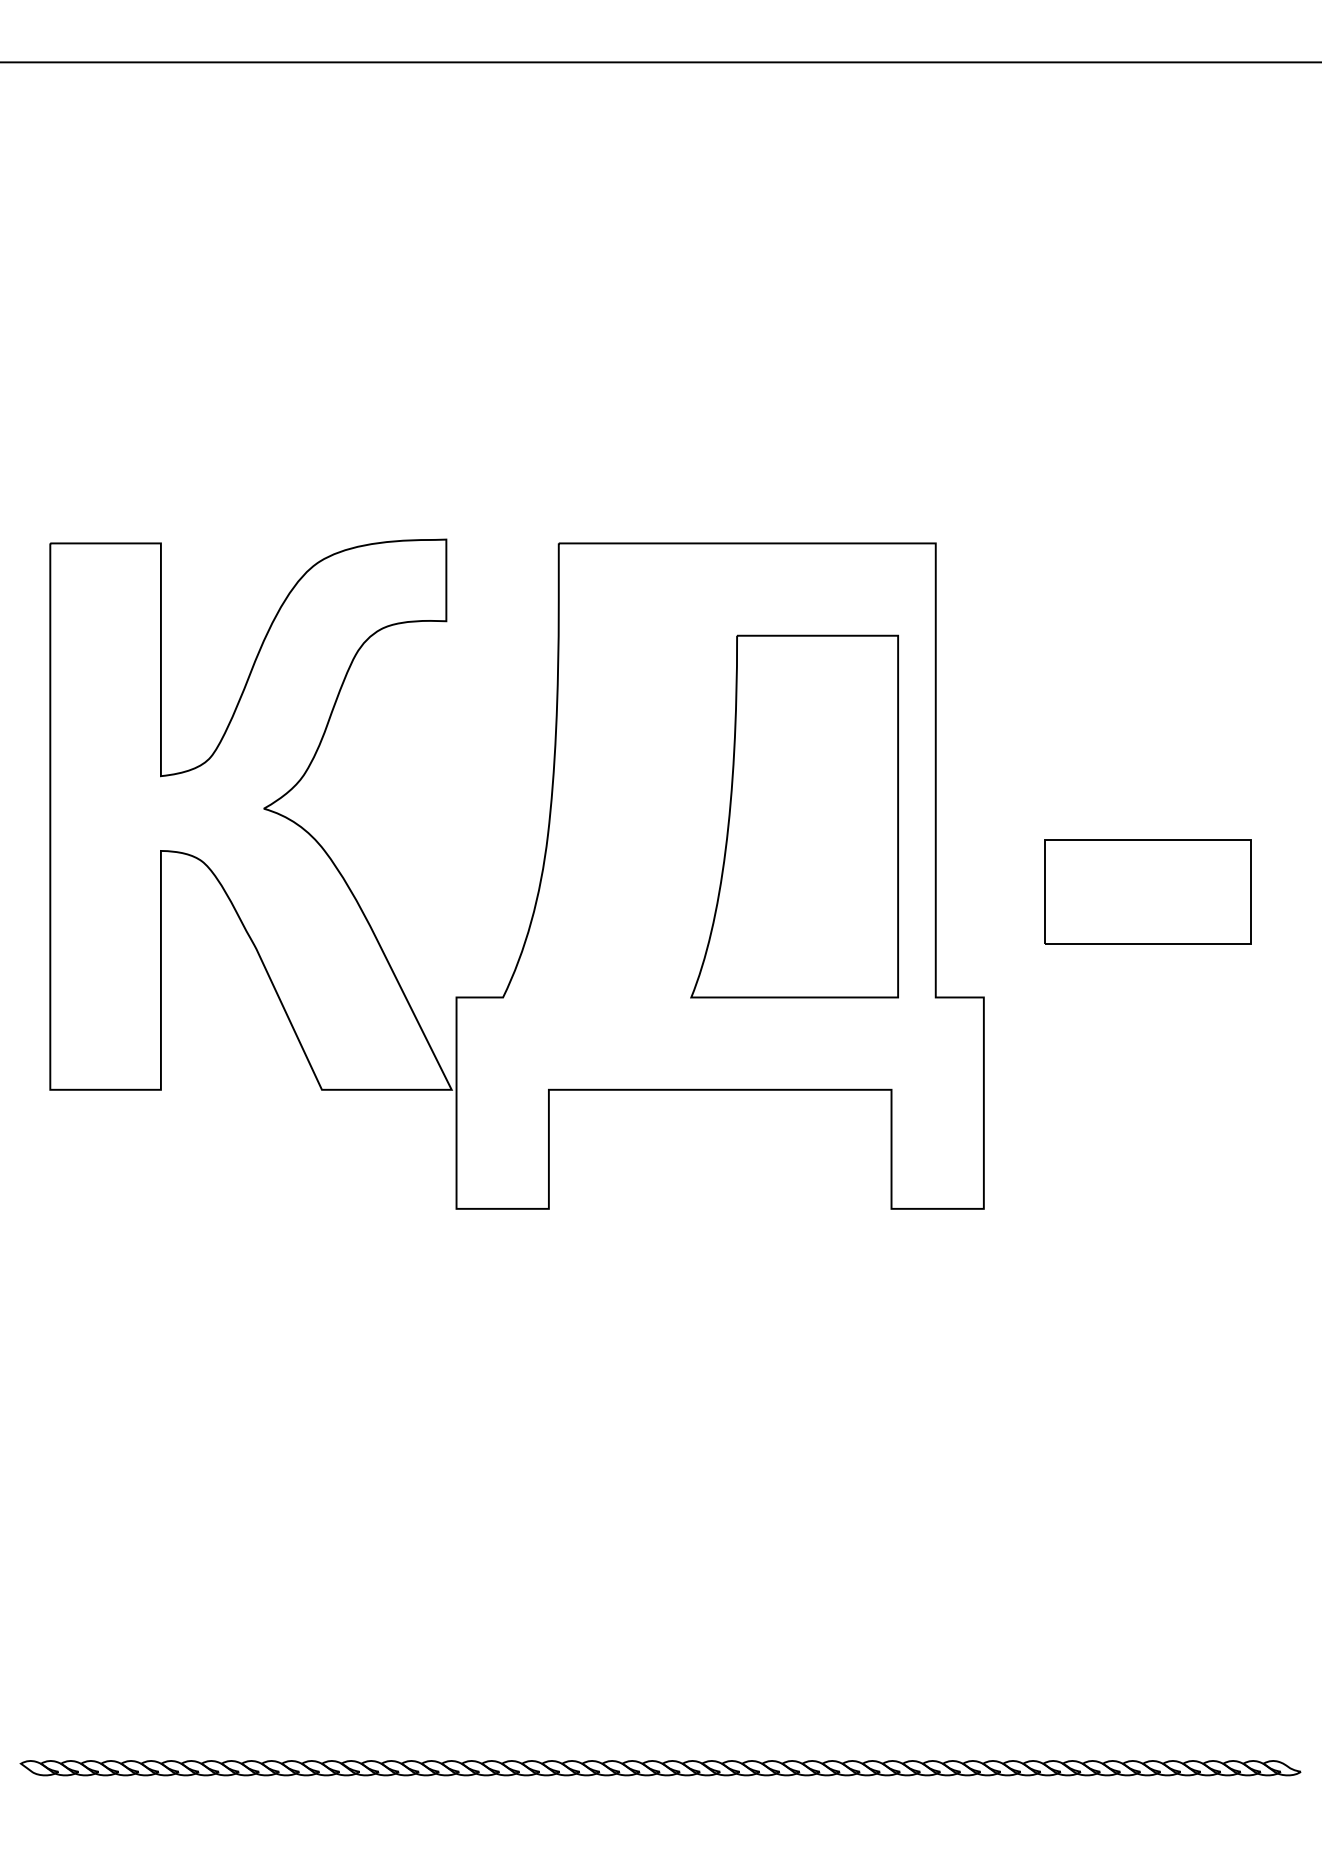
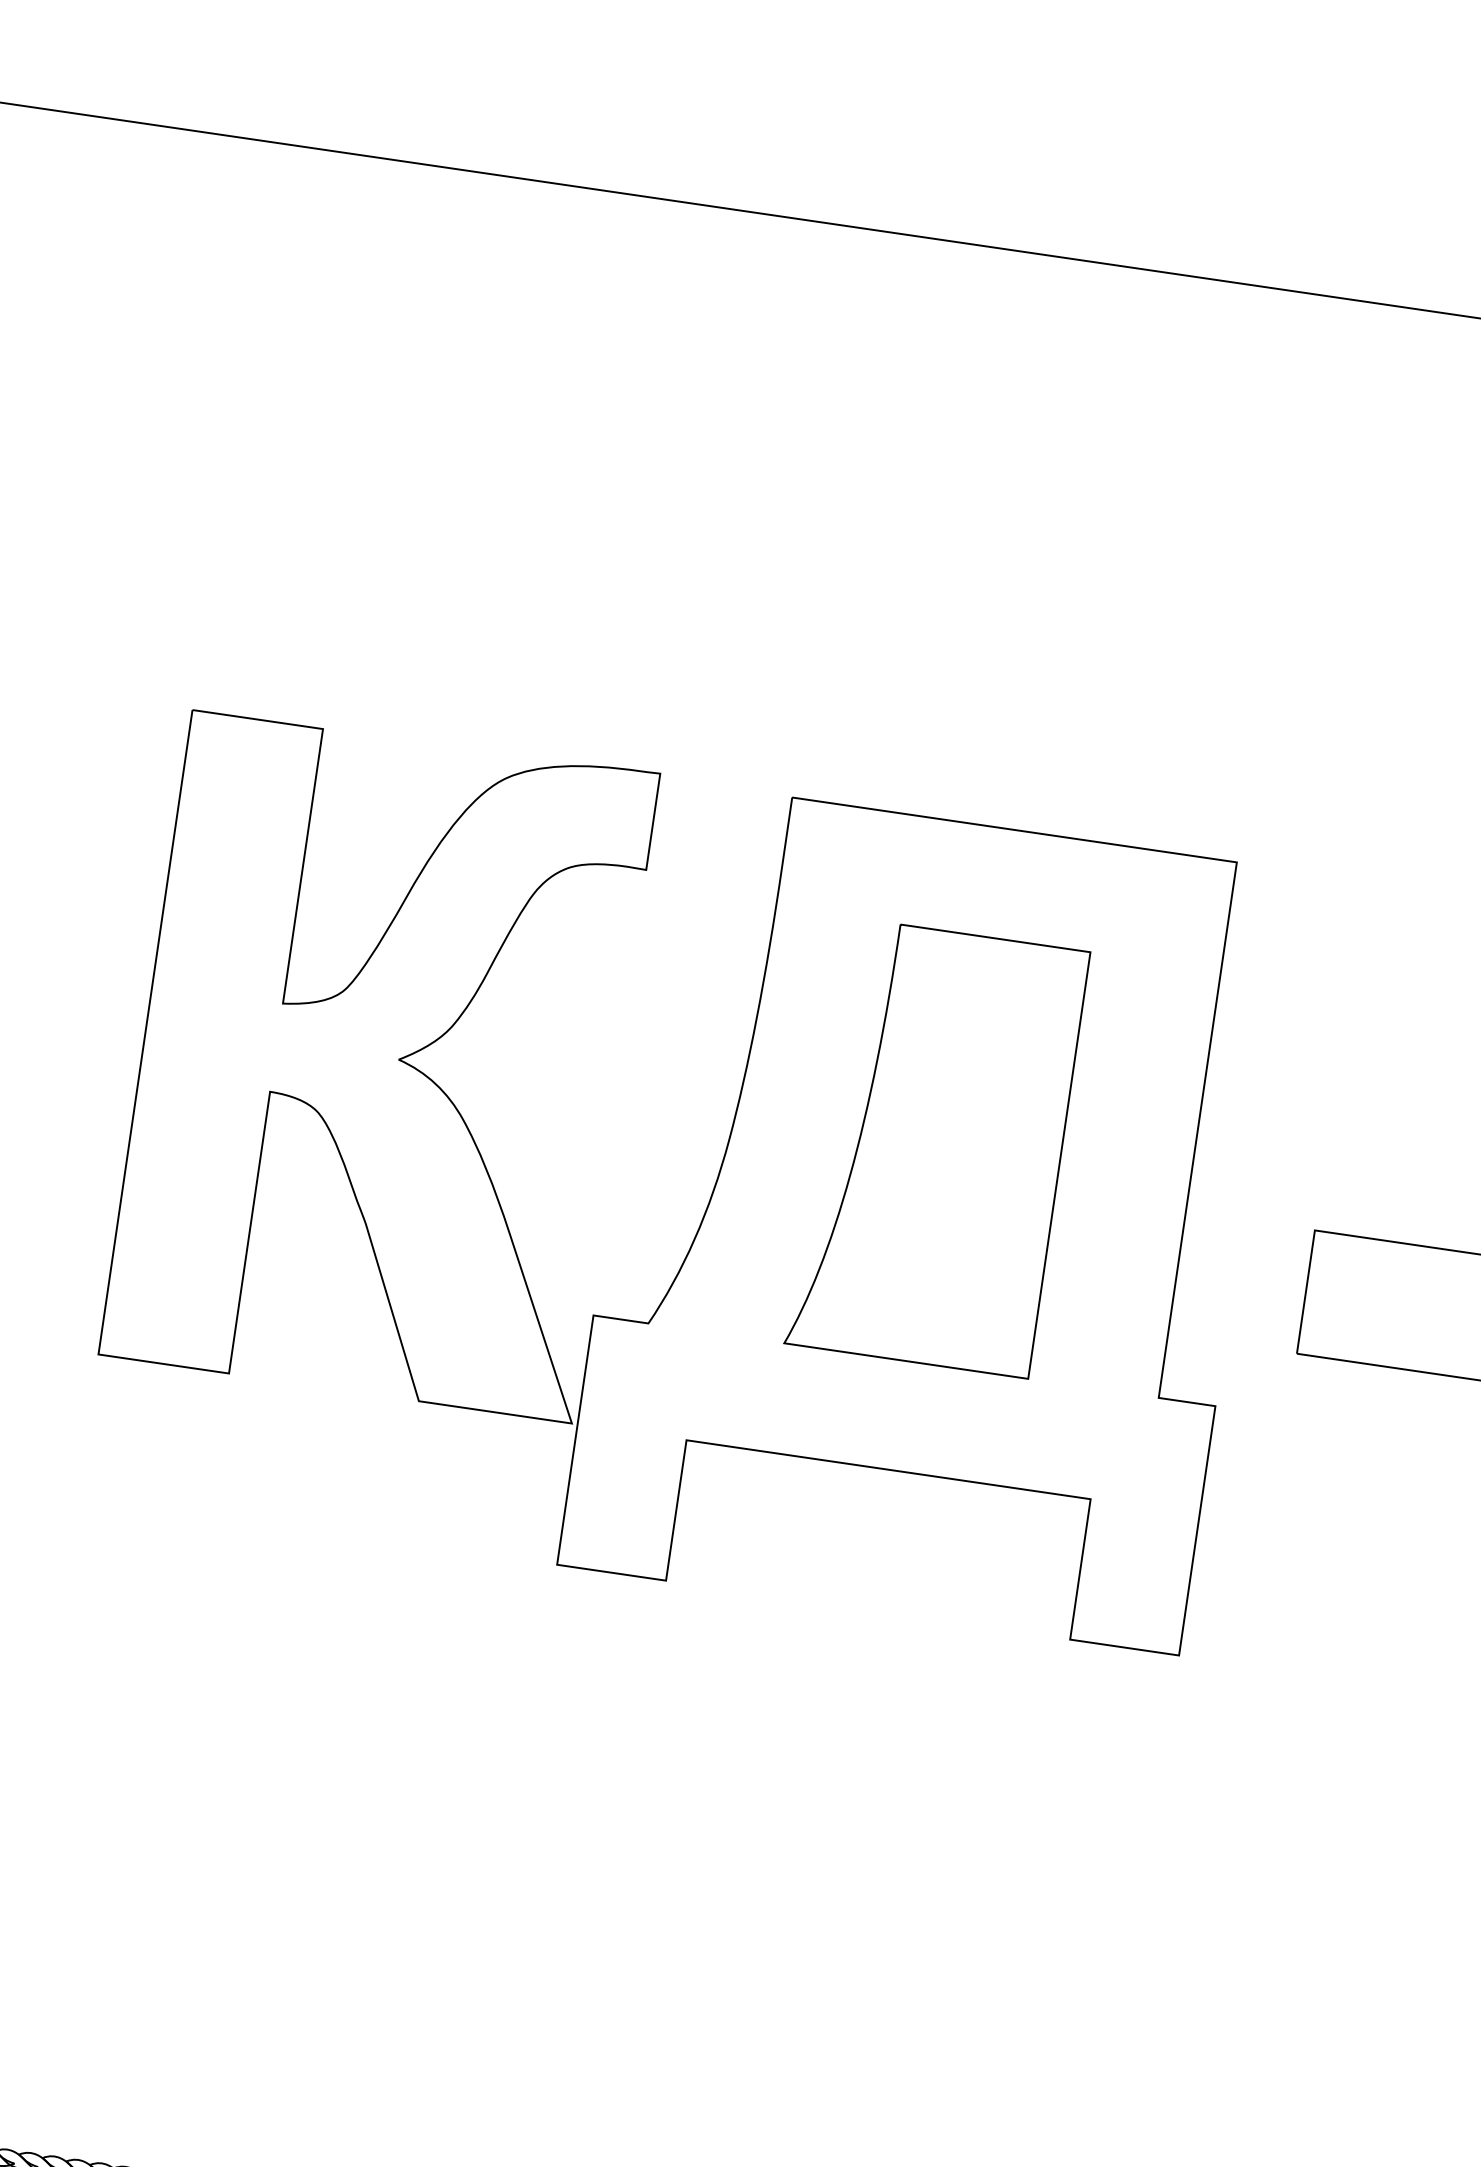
part: (794, 816) -> (937, 1147), moved

